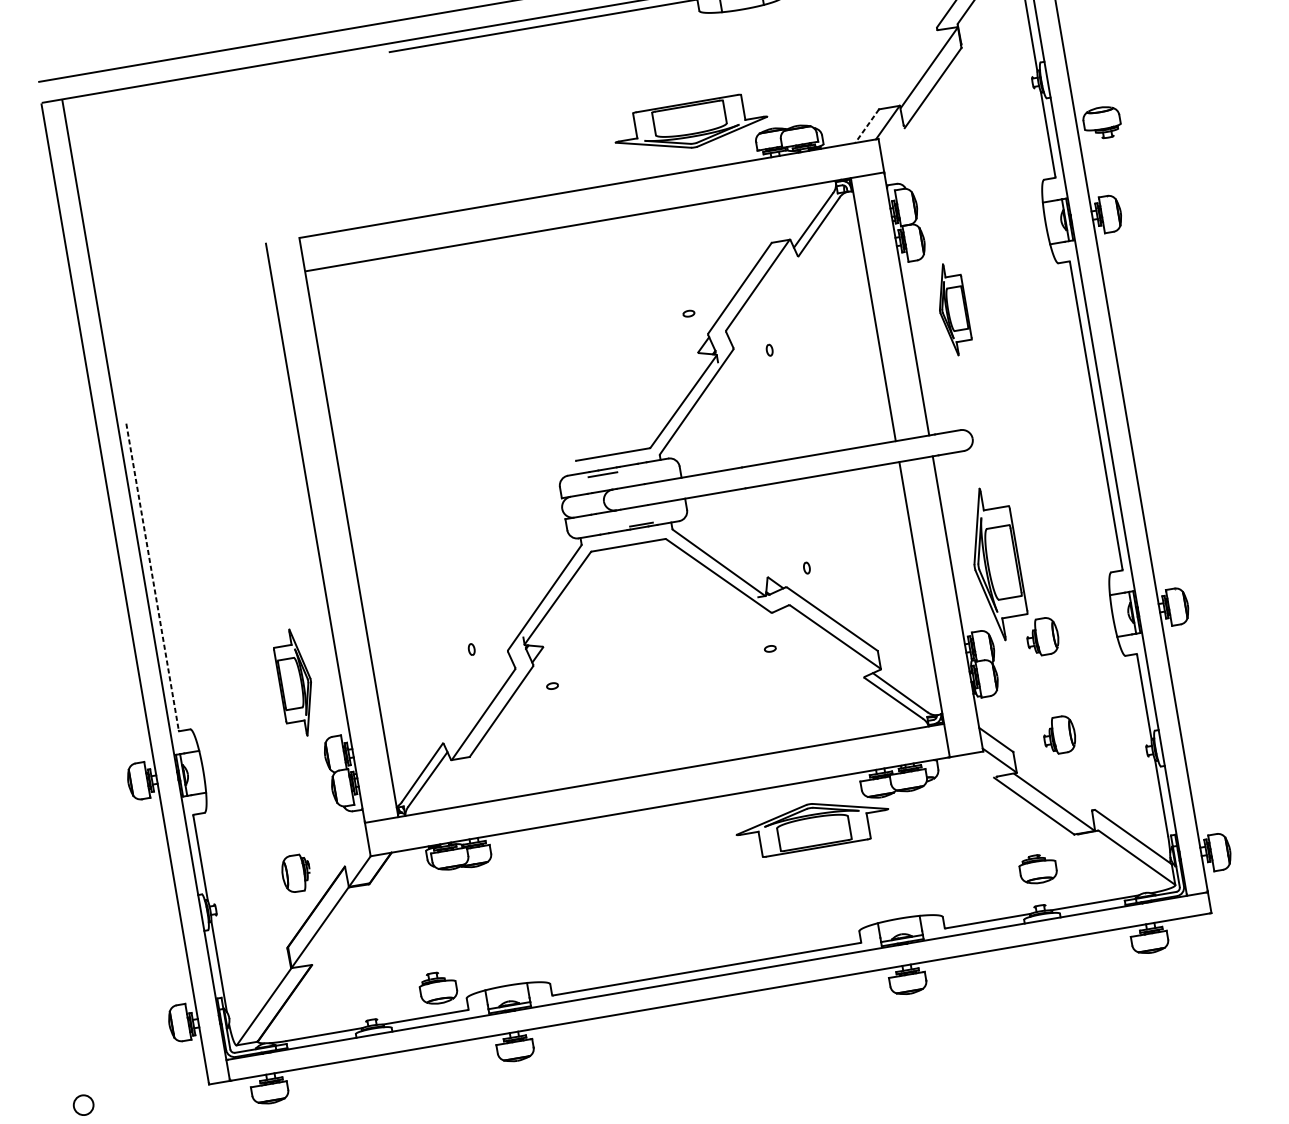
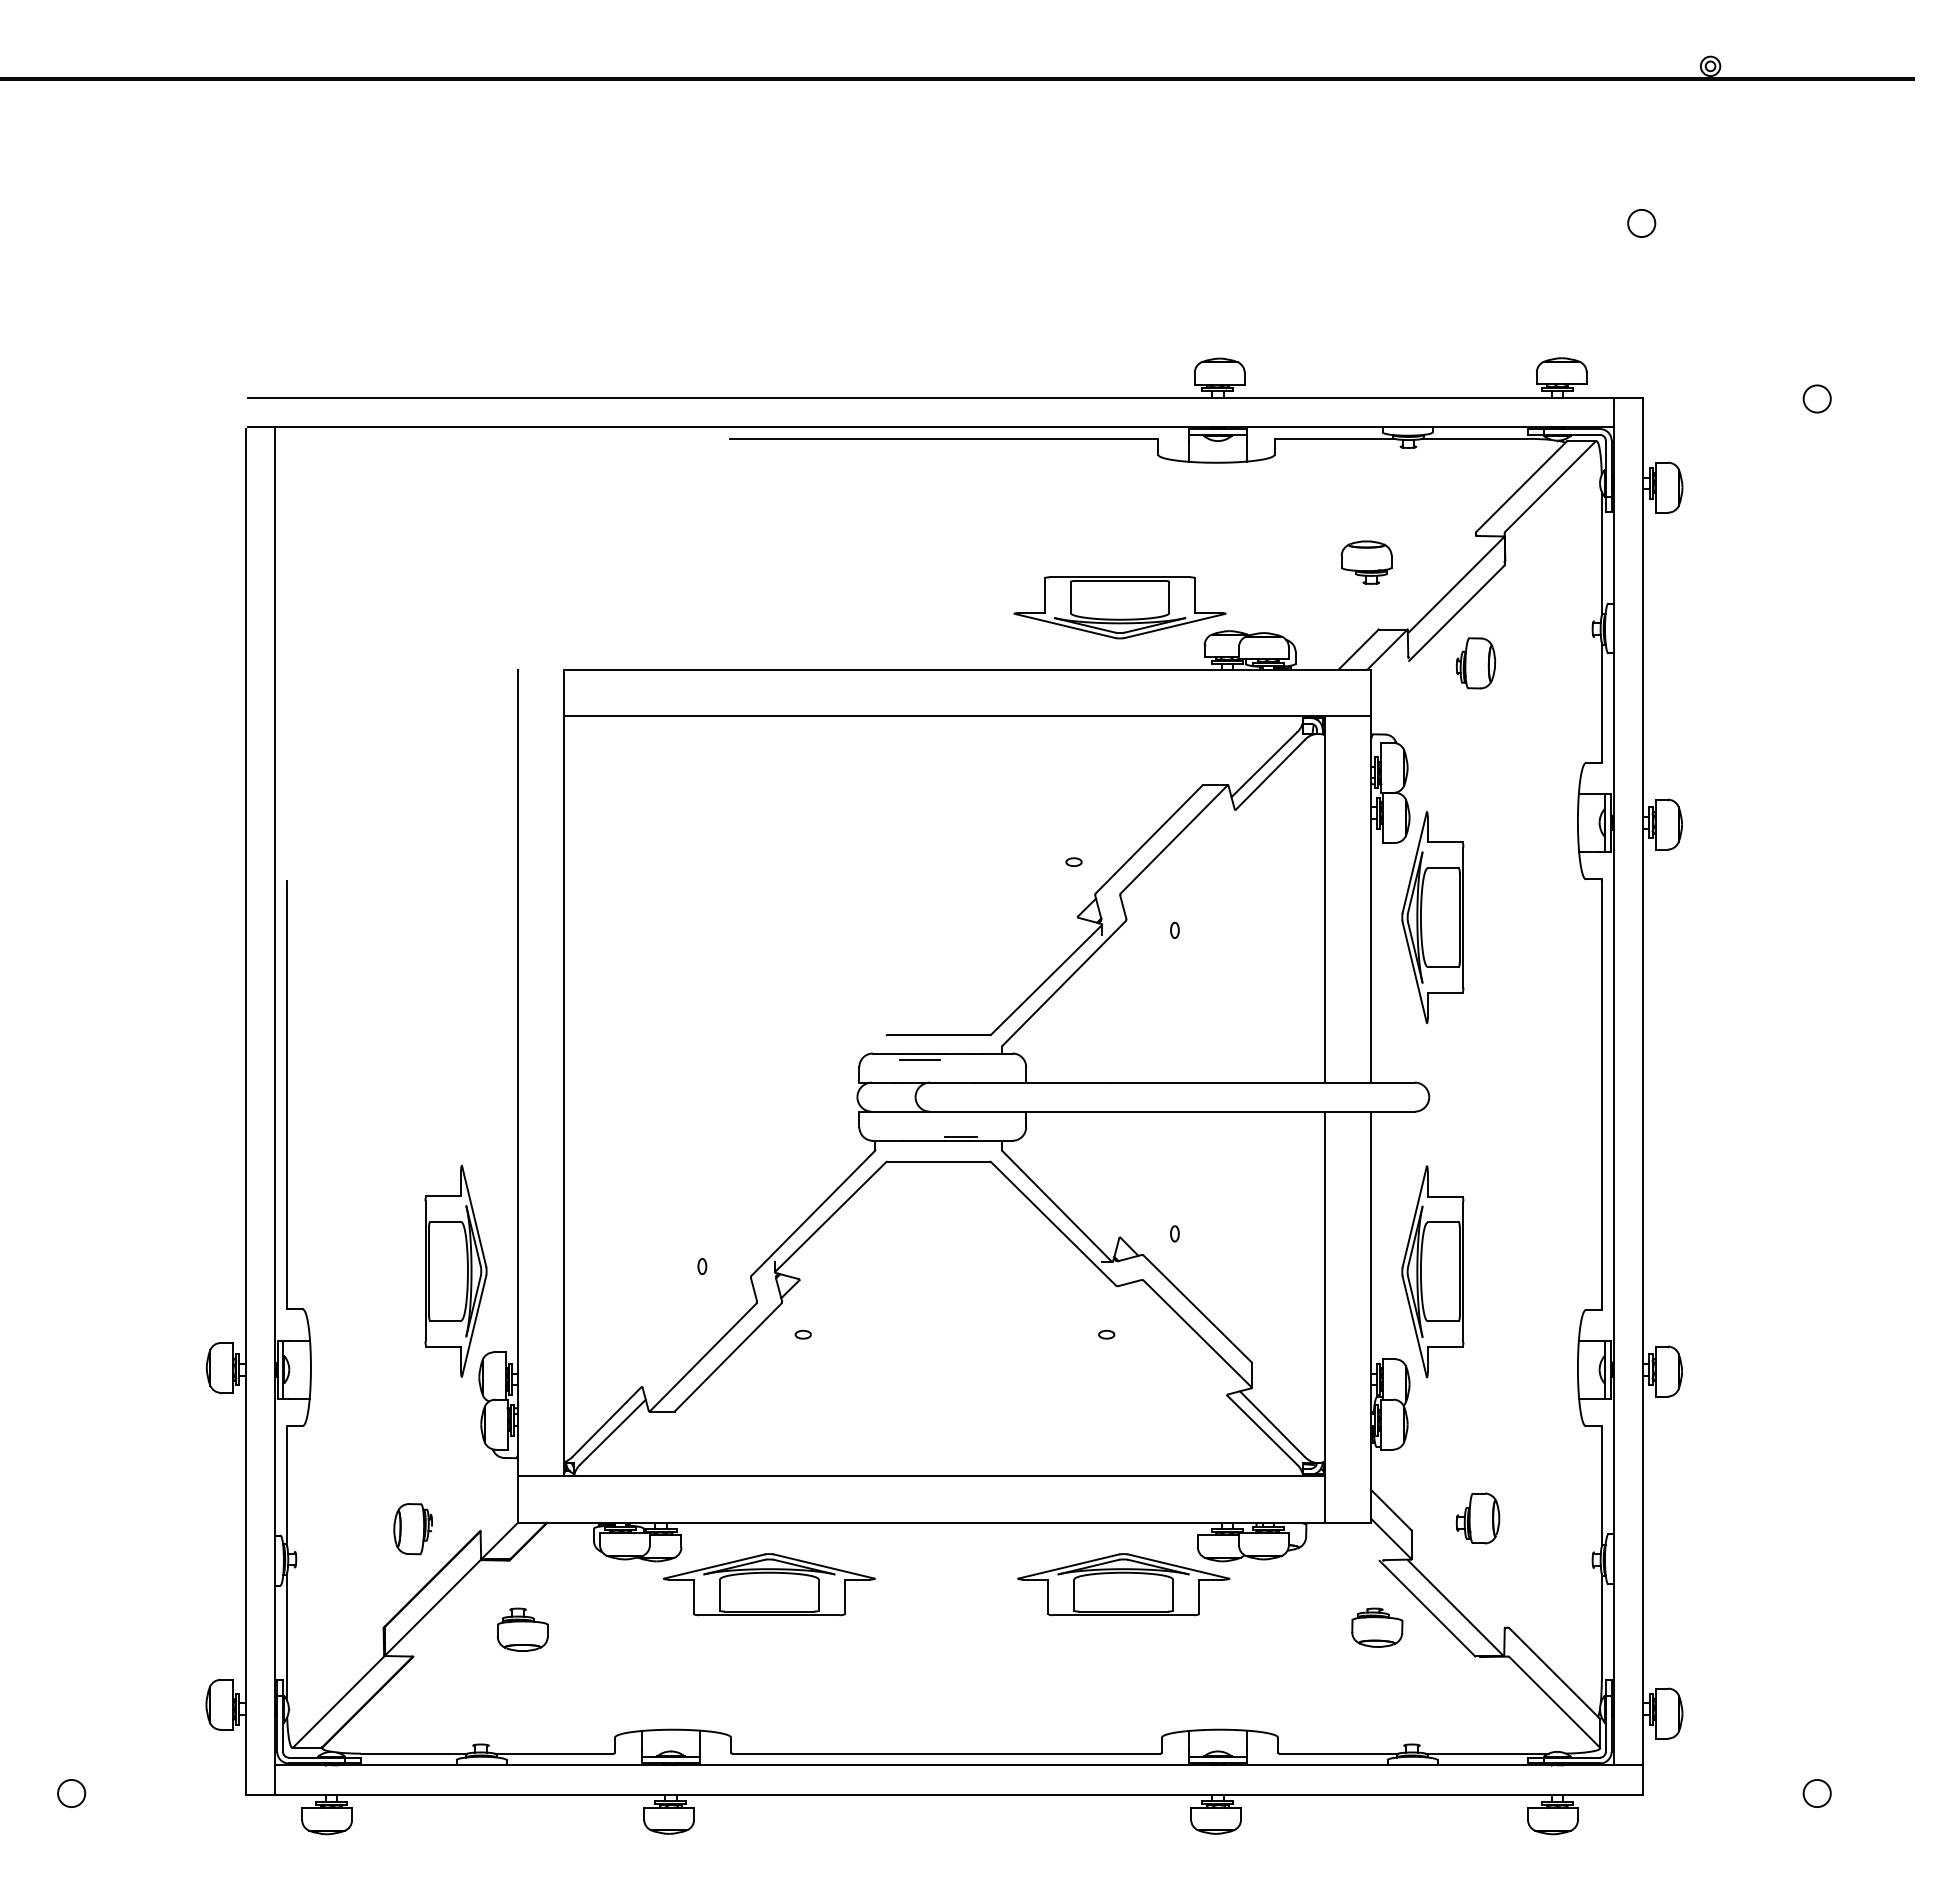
part: (952, 121) -> (1475, 663), added
part: (1102, 122) -> (1366, 562), moved
line: (867, 126) -> (1358, 649), dashed -> solid
part: (953, 309) -> (1432, 917), size x1.67
line: (152, 576) -> (287, 1094), dashed -> solid
part: (1042, 636) -> (1477, 1381), removed
part: (295, 682) -> (455, 1270), size x1.43
part: (1038, 868) -> (1377, 1627), moved
part: (558, 869) -> (769, 1584), added
part: (438, 987) -> (522, 1629), moved

